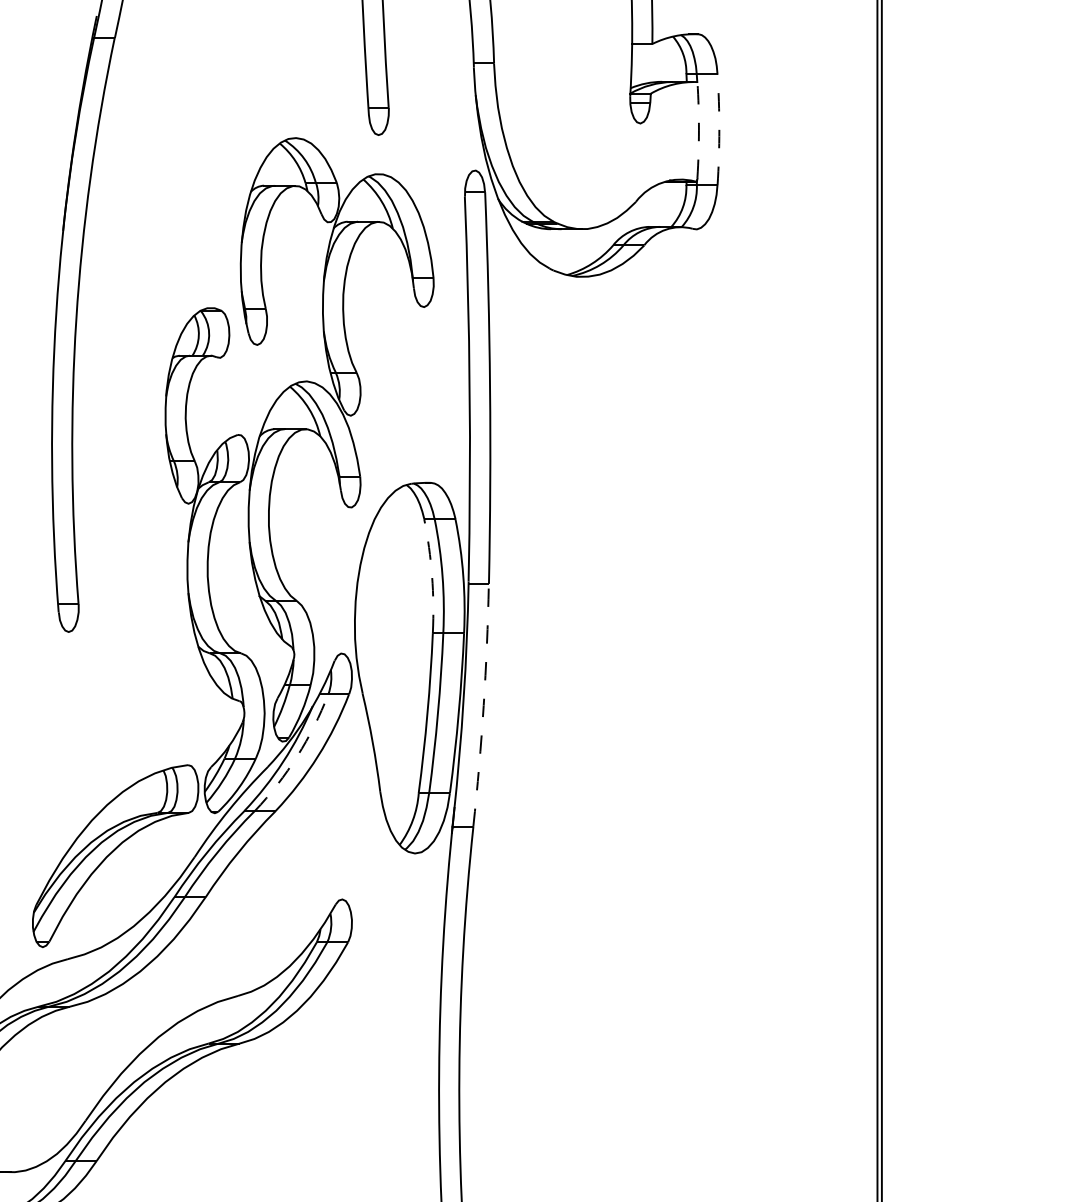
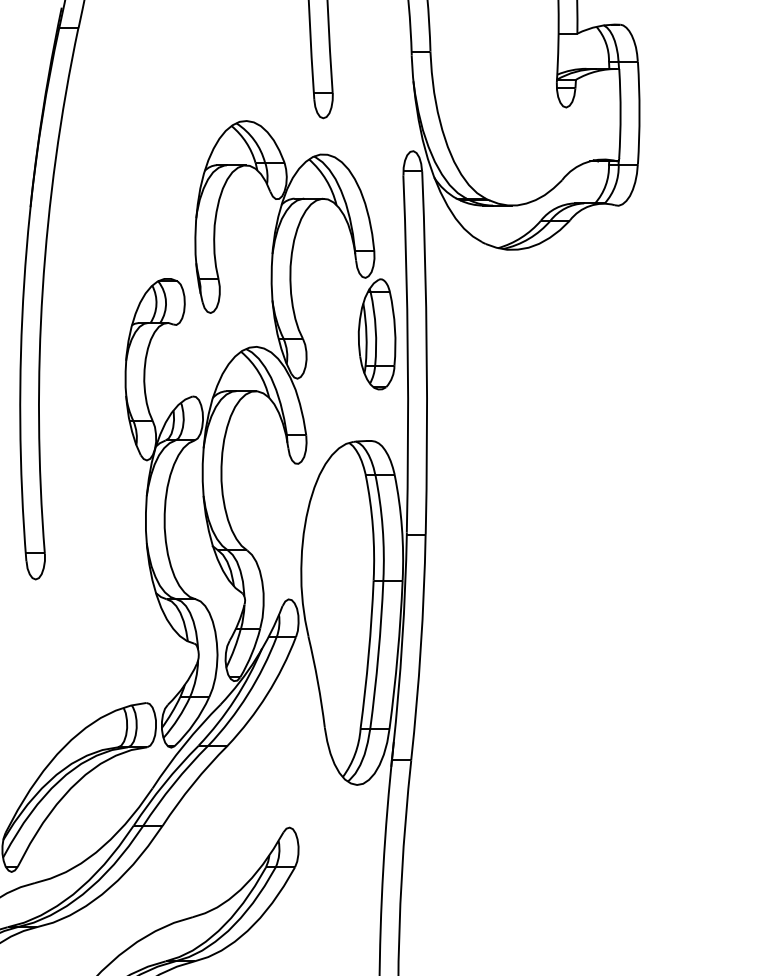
arc: (719, 129) -> (639, 113), dashed -> solid
arc: (698, 130) -> (620, 113), dashed -> solid
part: (436, 367) -> (377, 333), added
arc: (432, 576) -> (373, 527), dashed -> solid
arc: (483, 705) -> (420, 647), dashed -> solid
arc: (297, 756) -> (248, 694), dashed -> solid

